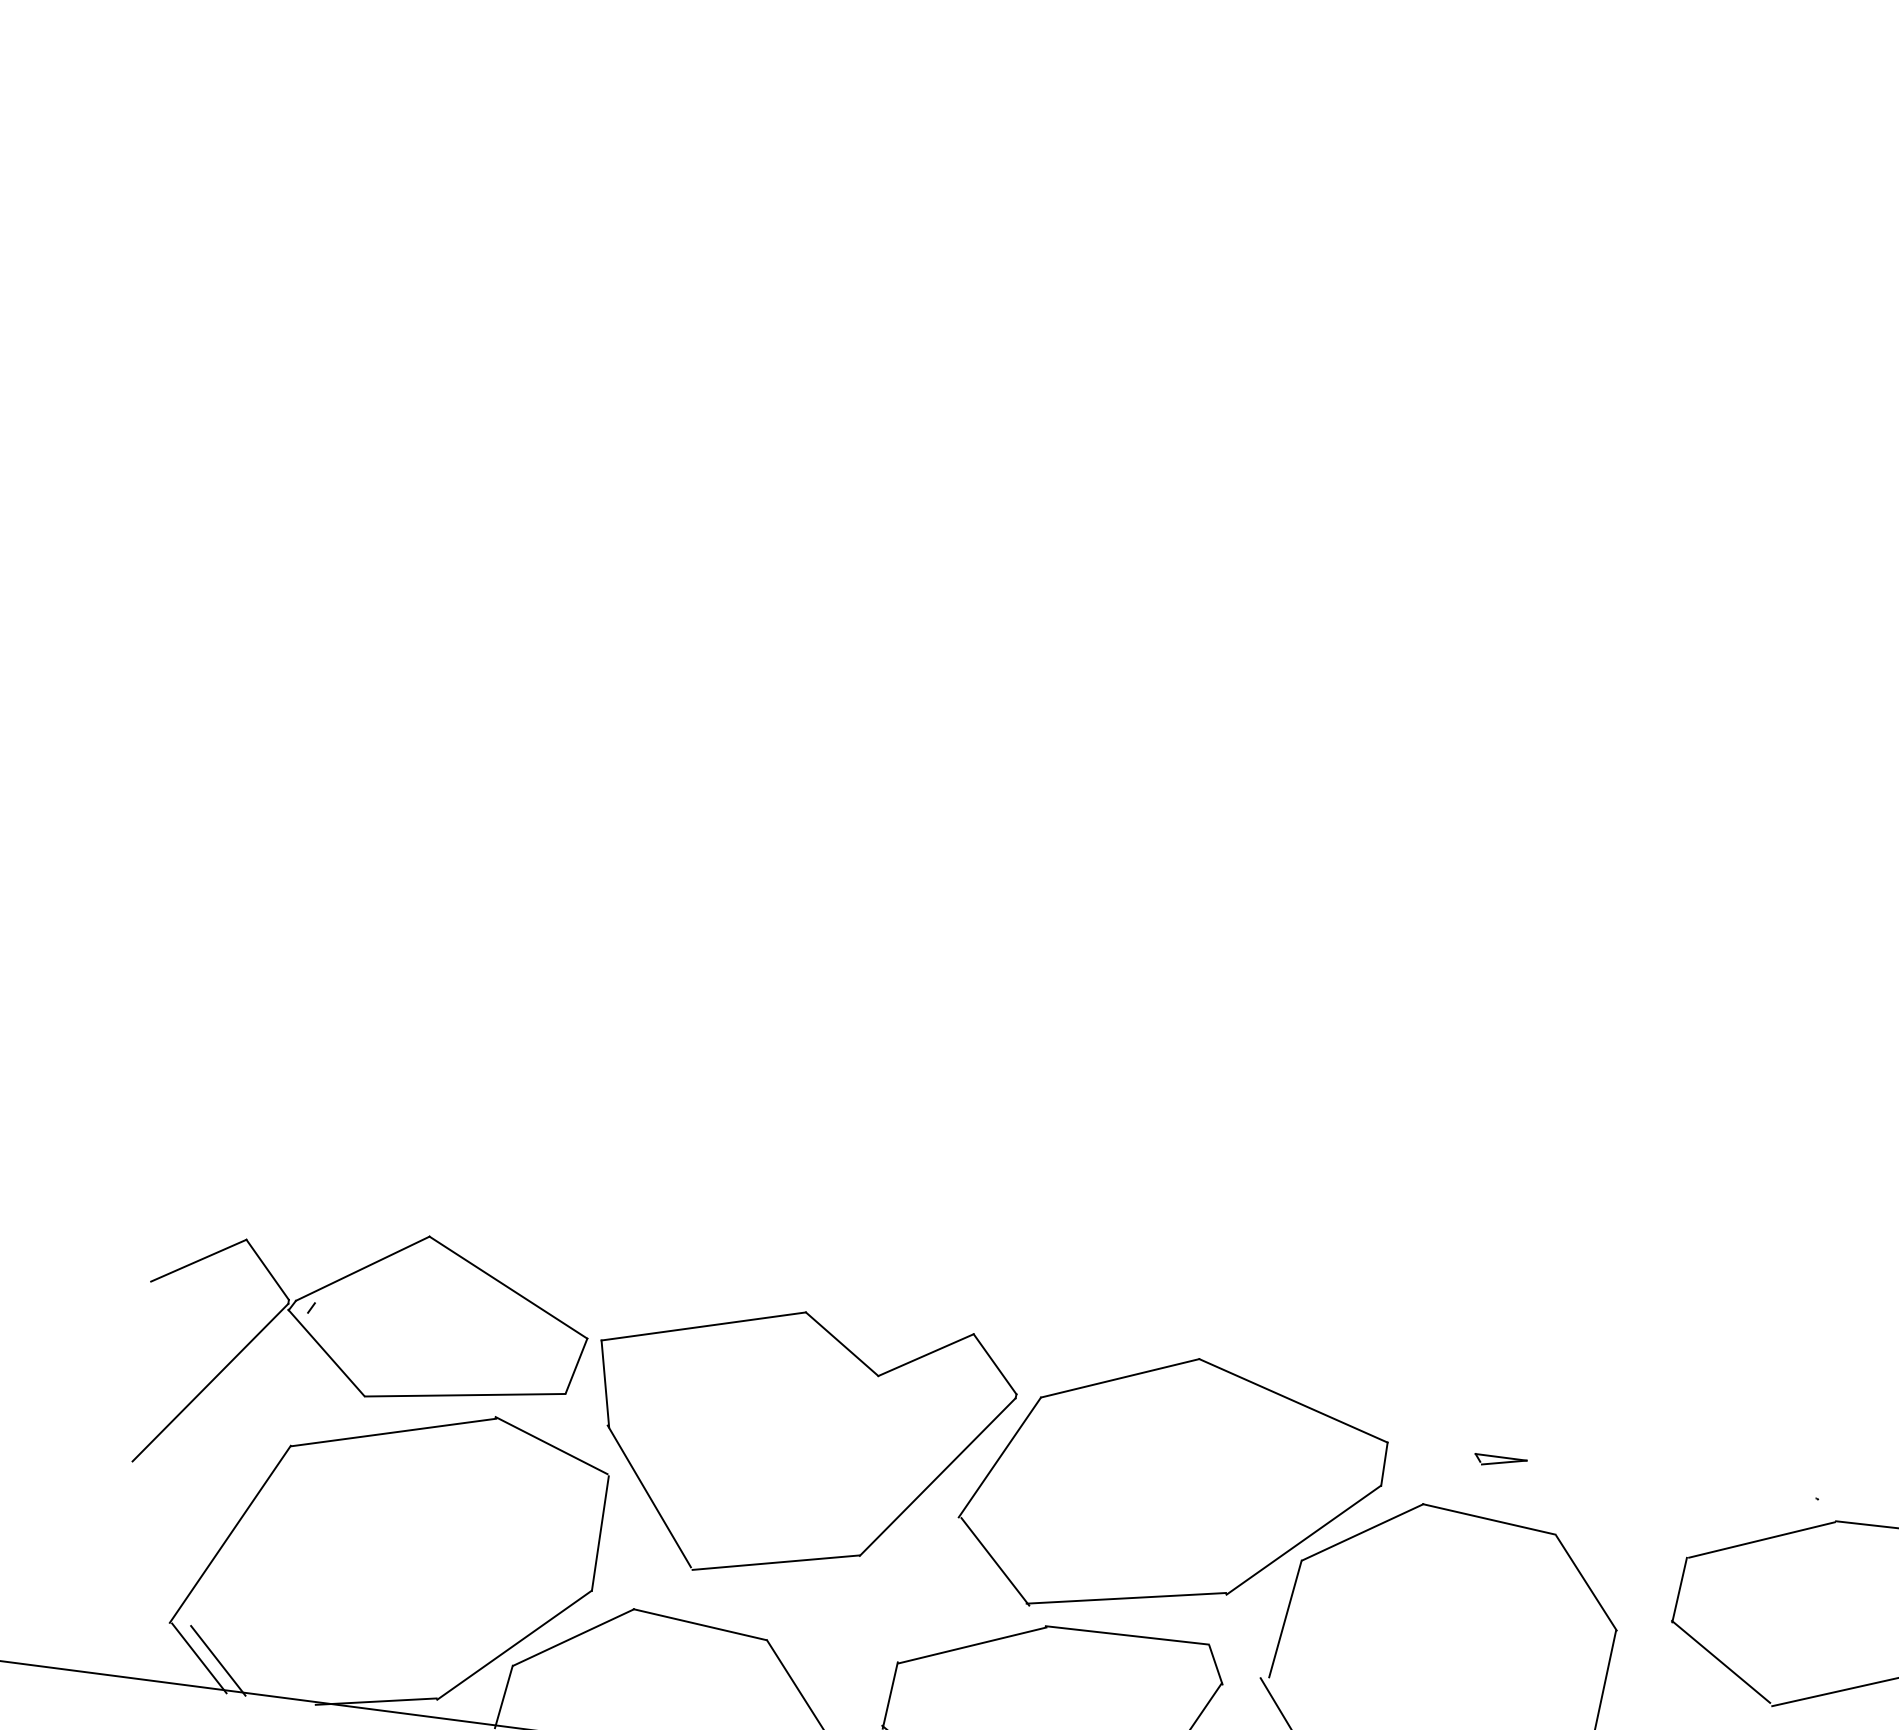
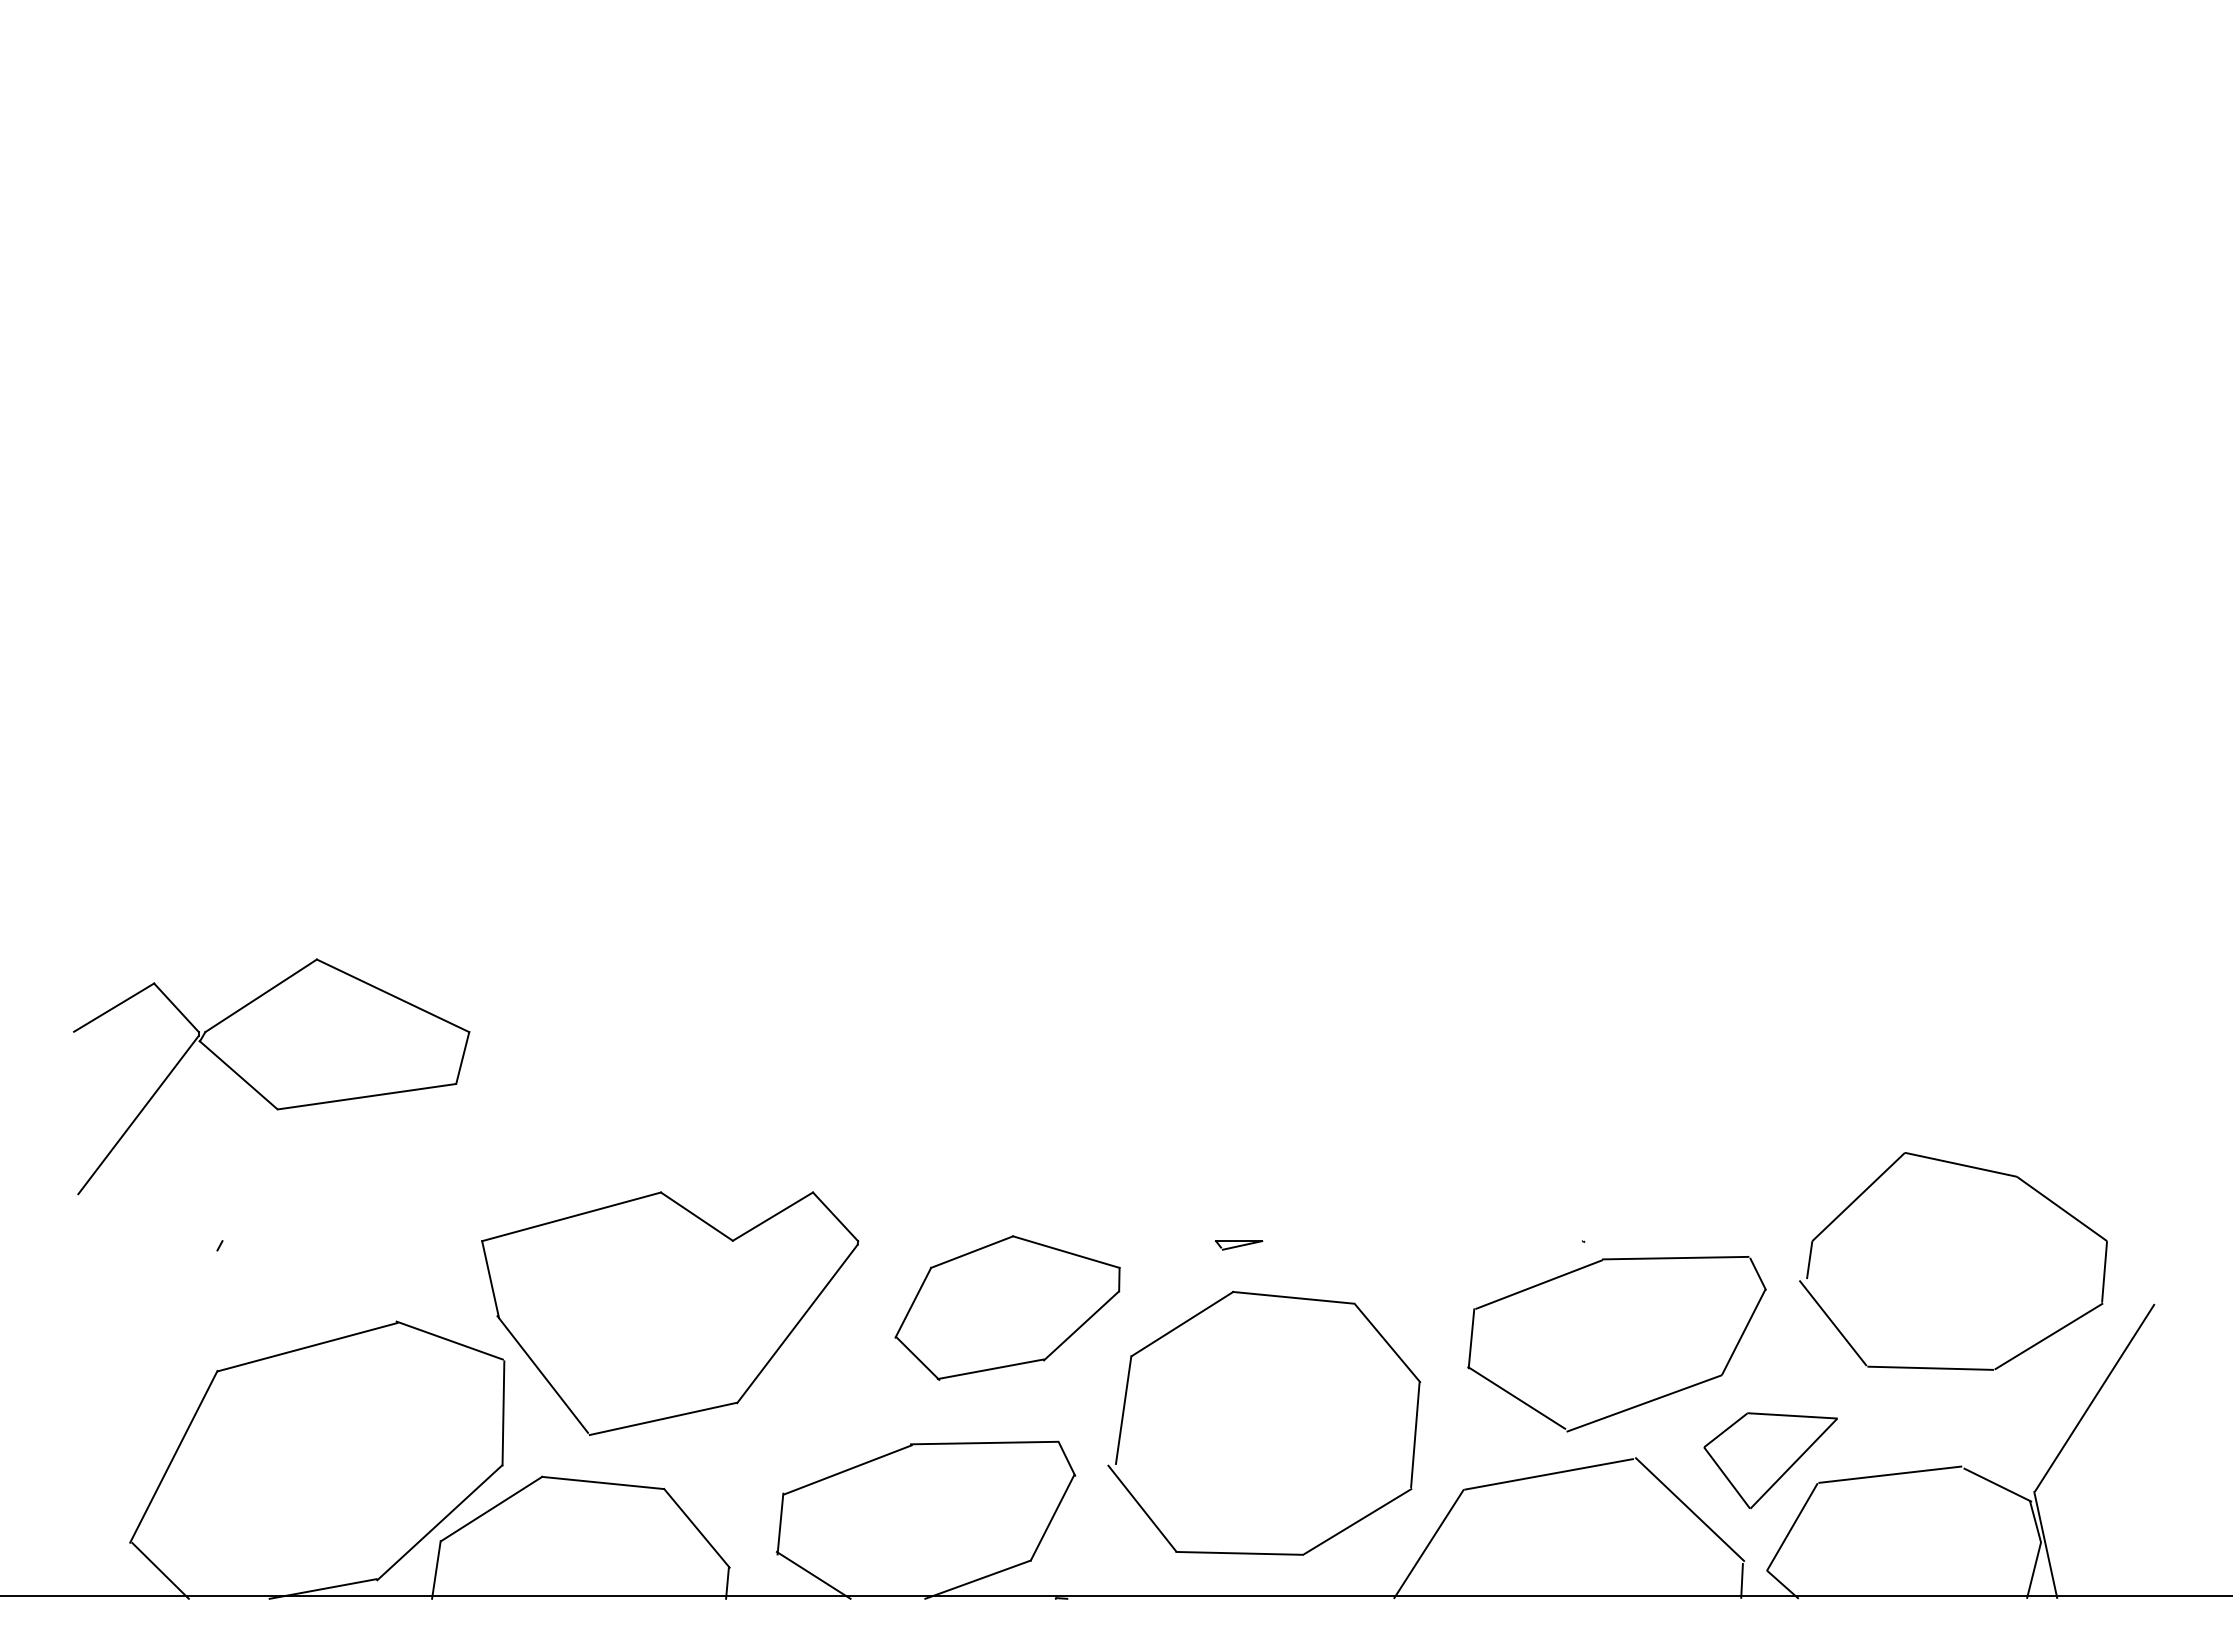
part: (362, 1359) -> (271, 1076), moved
part: (1500, 1462) -> (1239, 1245), moved
part: (1171, 1489) -> (1007, 1307), size x0.6
line: (218, 1660) -> (177, 1570), removed

